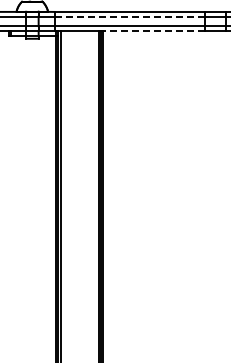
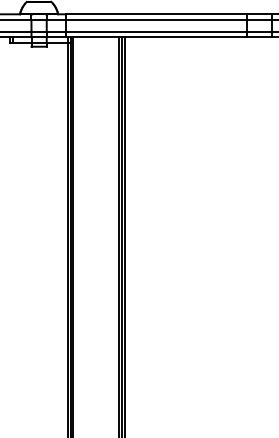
line: (130, 16) -> (157, 19), dashed -> solid
line: (154, 30) -> (186, 36), dashed -> solid

